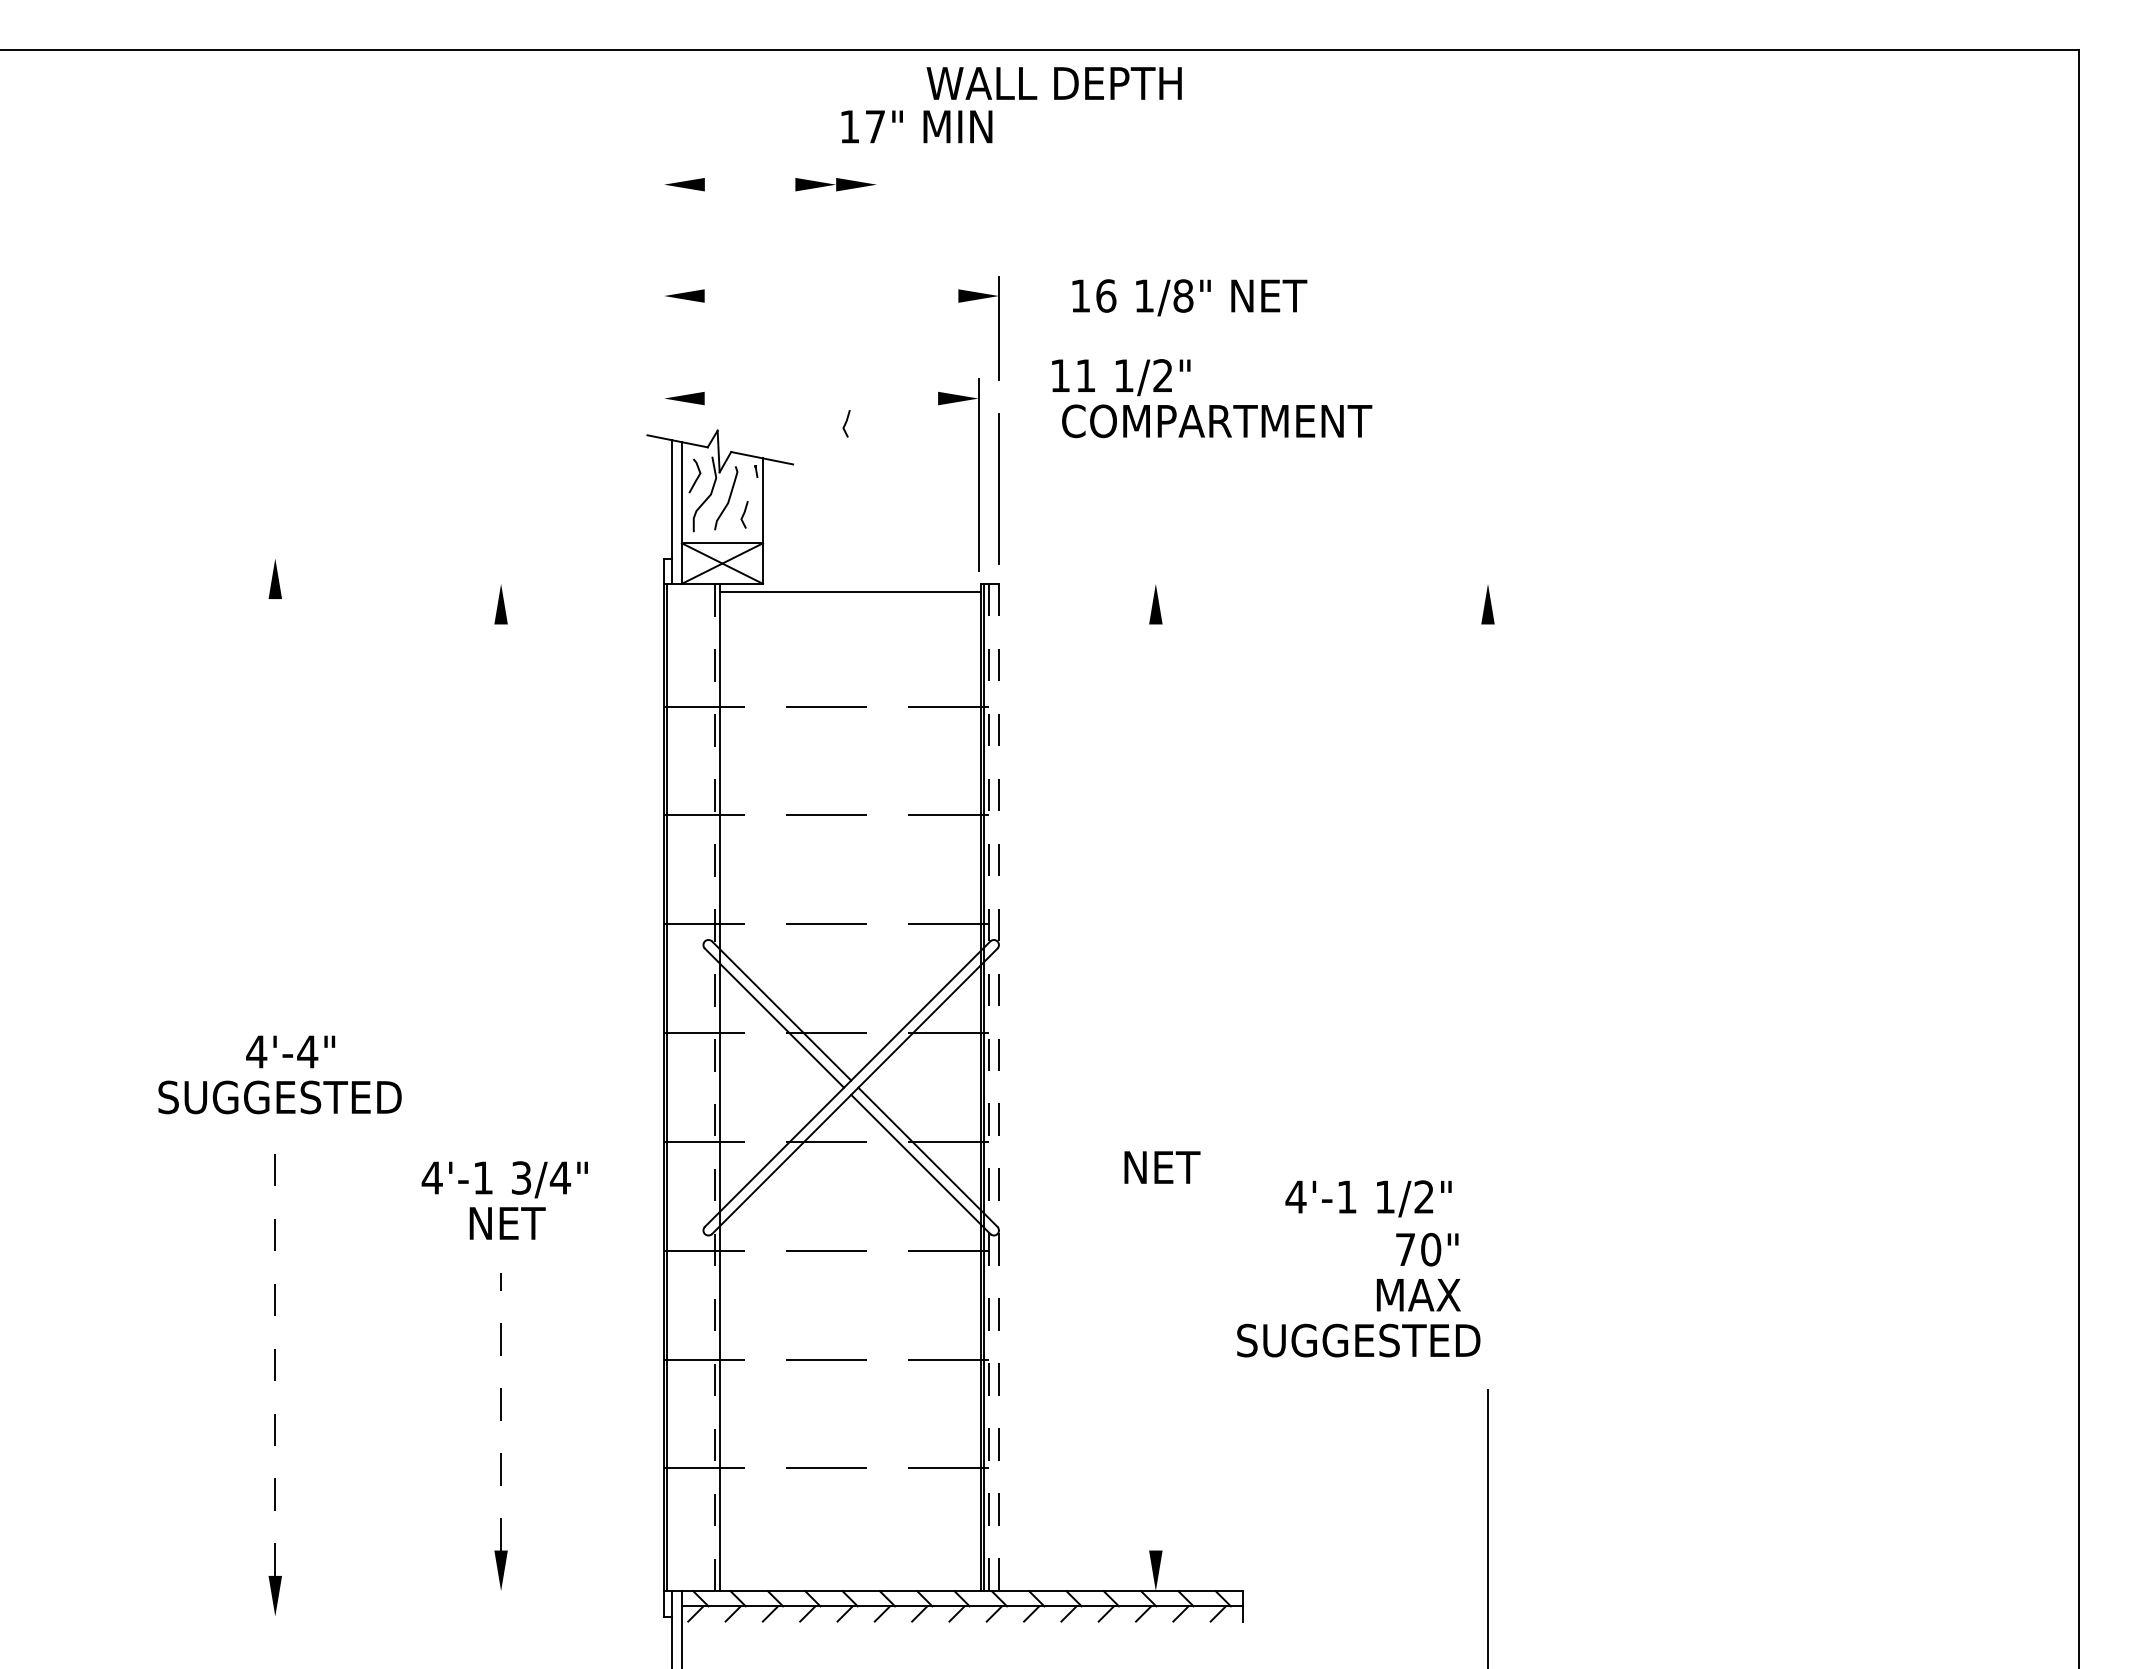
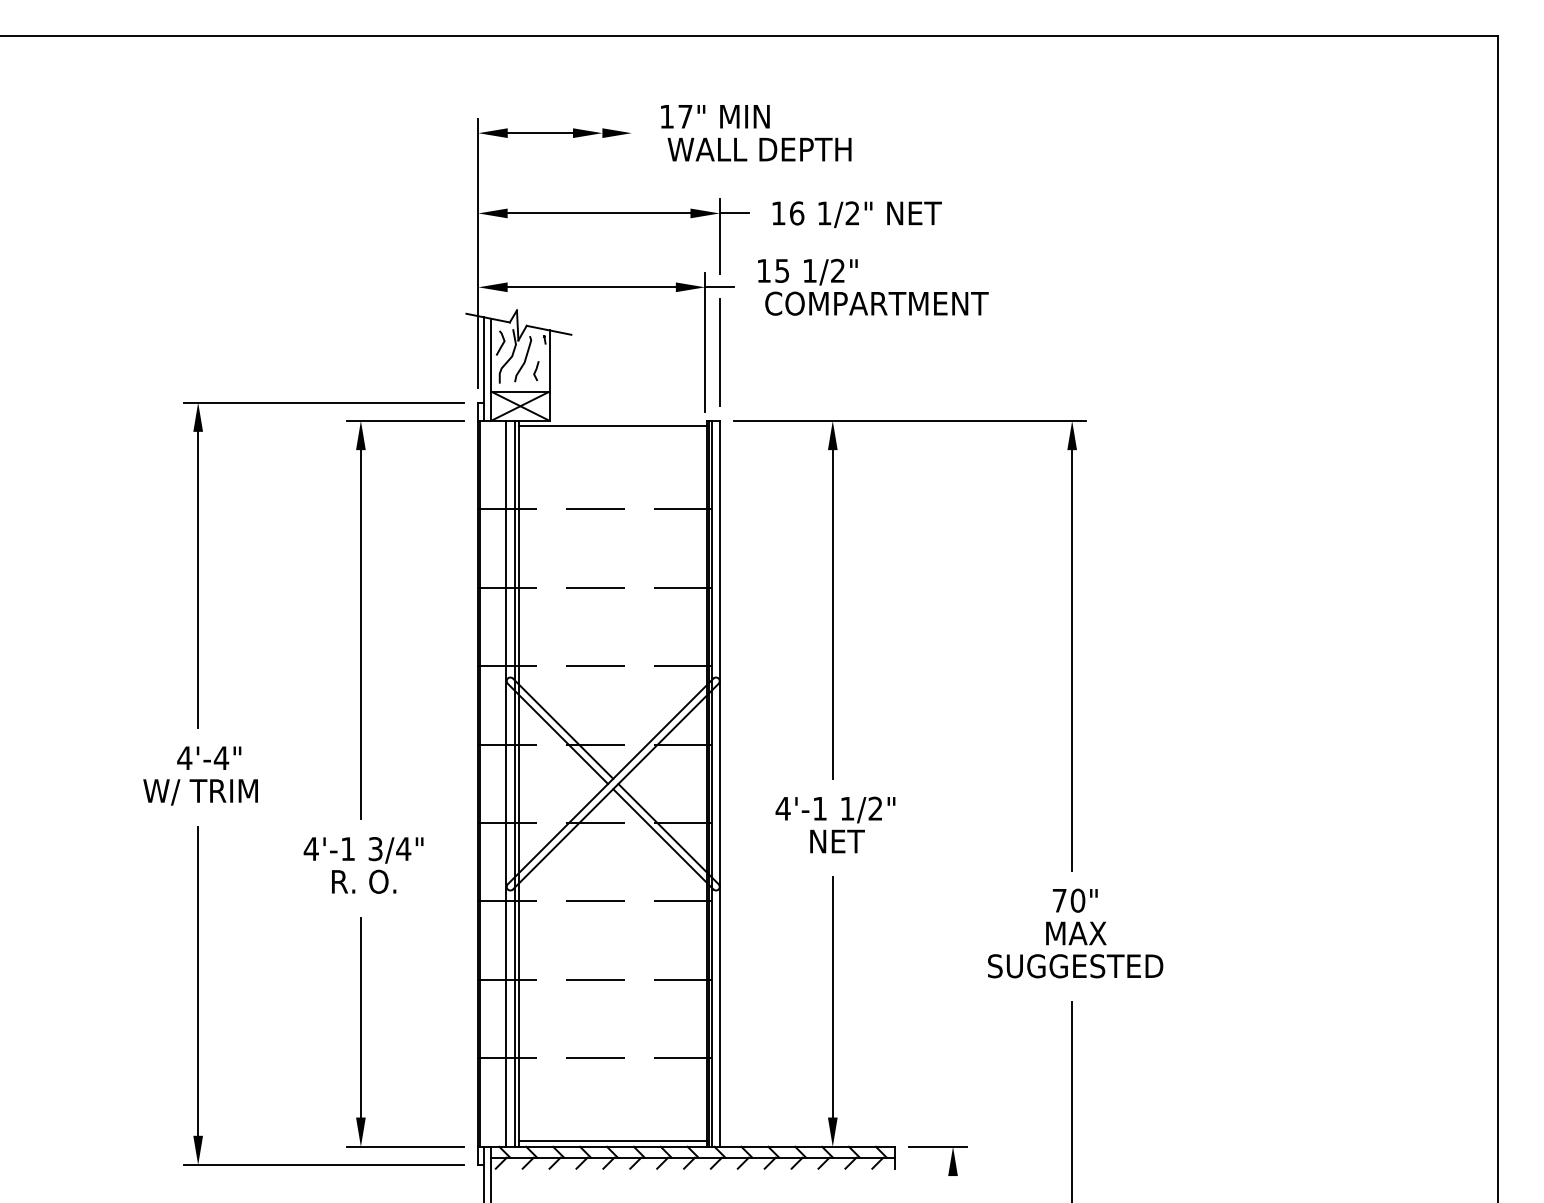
text: (1053, 83) -> (759, 149), moved
text: (916, 126) -> (715, 116), moved
line: (749, 184) -> (539, 133), added
text: (1183, 295) -> (852, 213), 1/8" -> 1/2"
line: (831, 296) -> (599, 213), added
line: (1018, 296) -> (733, 213), added
line: (664, 351) -> (478, 253), added
text: (1085, 375) -> (782, 270), 11 -> 15
line: (821, 398) -> (591, 287), added
line: (998, 398) -> (719, 287), added
line: (846, 423) -> (609, 305), removed
line: (449, 558) -> (323, 402), added
line: (562, 583) -> (405, 420), added
line: (1263, 583) -> (910, 420), added
line: (275, 804) -> (198, 579), added
line: (1155, 852) -> (832, 614), added
line: (501, 880) -> (361, 634), added
line: (1488, 916) -> (1072, 660), added
line: (702, 1087) -> (506, 783), added
line: (714, 1087) -> (514, 783), dashed -> solid
line: (988, 1087) -> (712, 783), dashed -> solid
line: (998, 1087) -> (719, 783), dashed -> solid
text: (279, 1098) -> (201, 791), SUGGESTED -> W/ TRIM
text: (1368, 1198) -> (835, 809), moved
text: (505, 1223) -> (364, 881), NET -> R. O.
text: (1427, 1249) -> (1075, 900), moved
text: (1418, 1295) -> (1076, 933), moved
text: (1358, 1340) -> (1075, 966), moved
line: (275, 1360) -> (198, 980), dashed -> solid
line: (1155, 1383) -> (832, 997), added
line: (501, 1411) -> (361, 1017), dashed -> solid
line: (850, 1583) -> (612, 1141), added
line: (562, 1591) -> (405, 1147), added
part: (1318, 1614) -> (950, 1163), added
line: (449, 1616) -> (323, 1165), added

